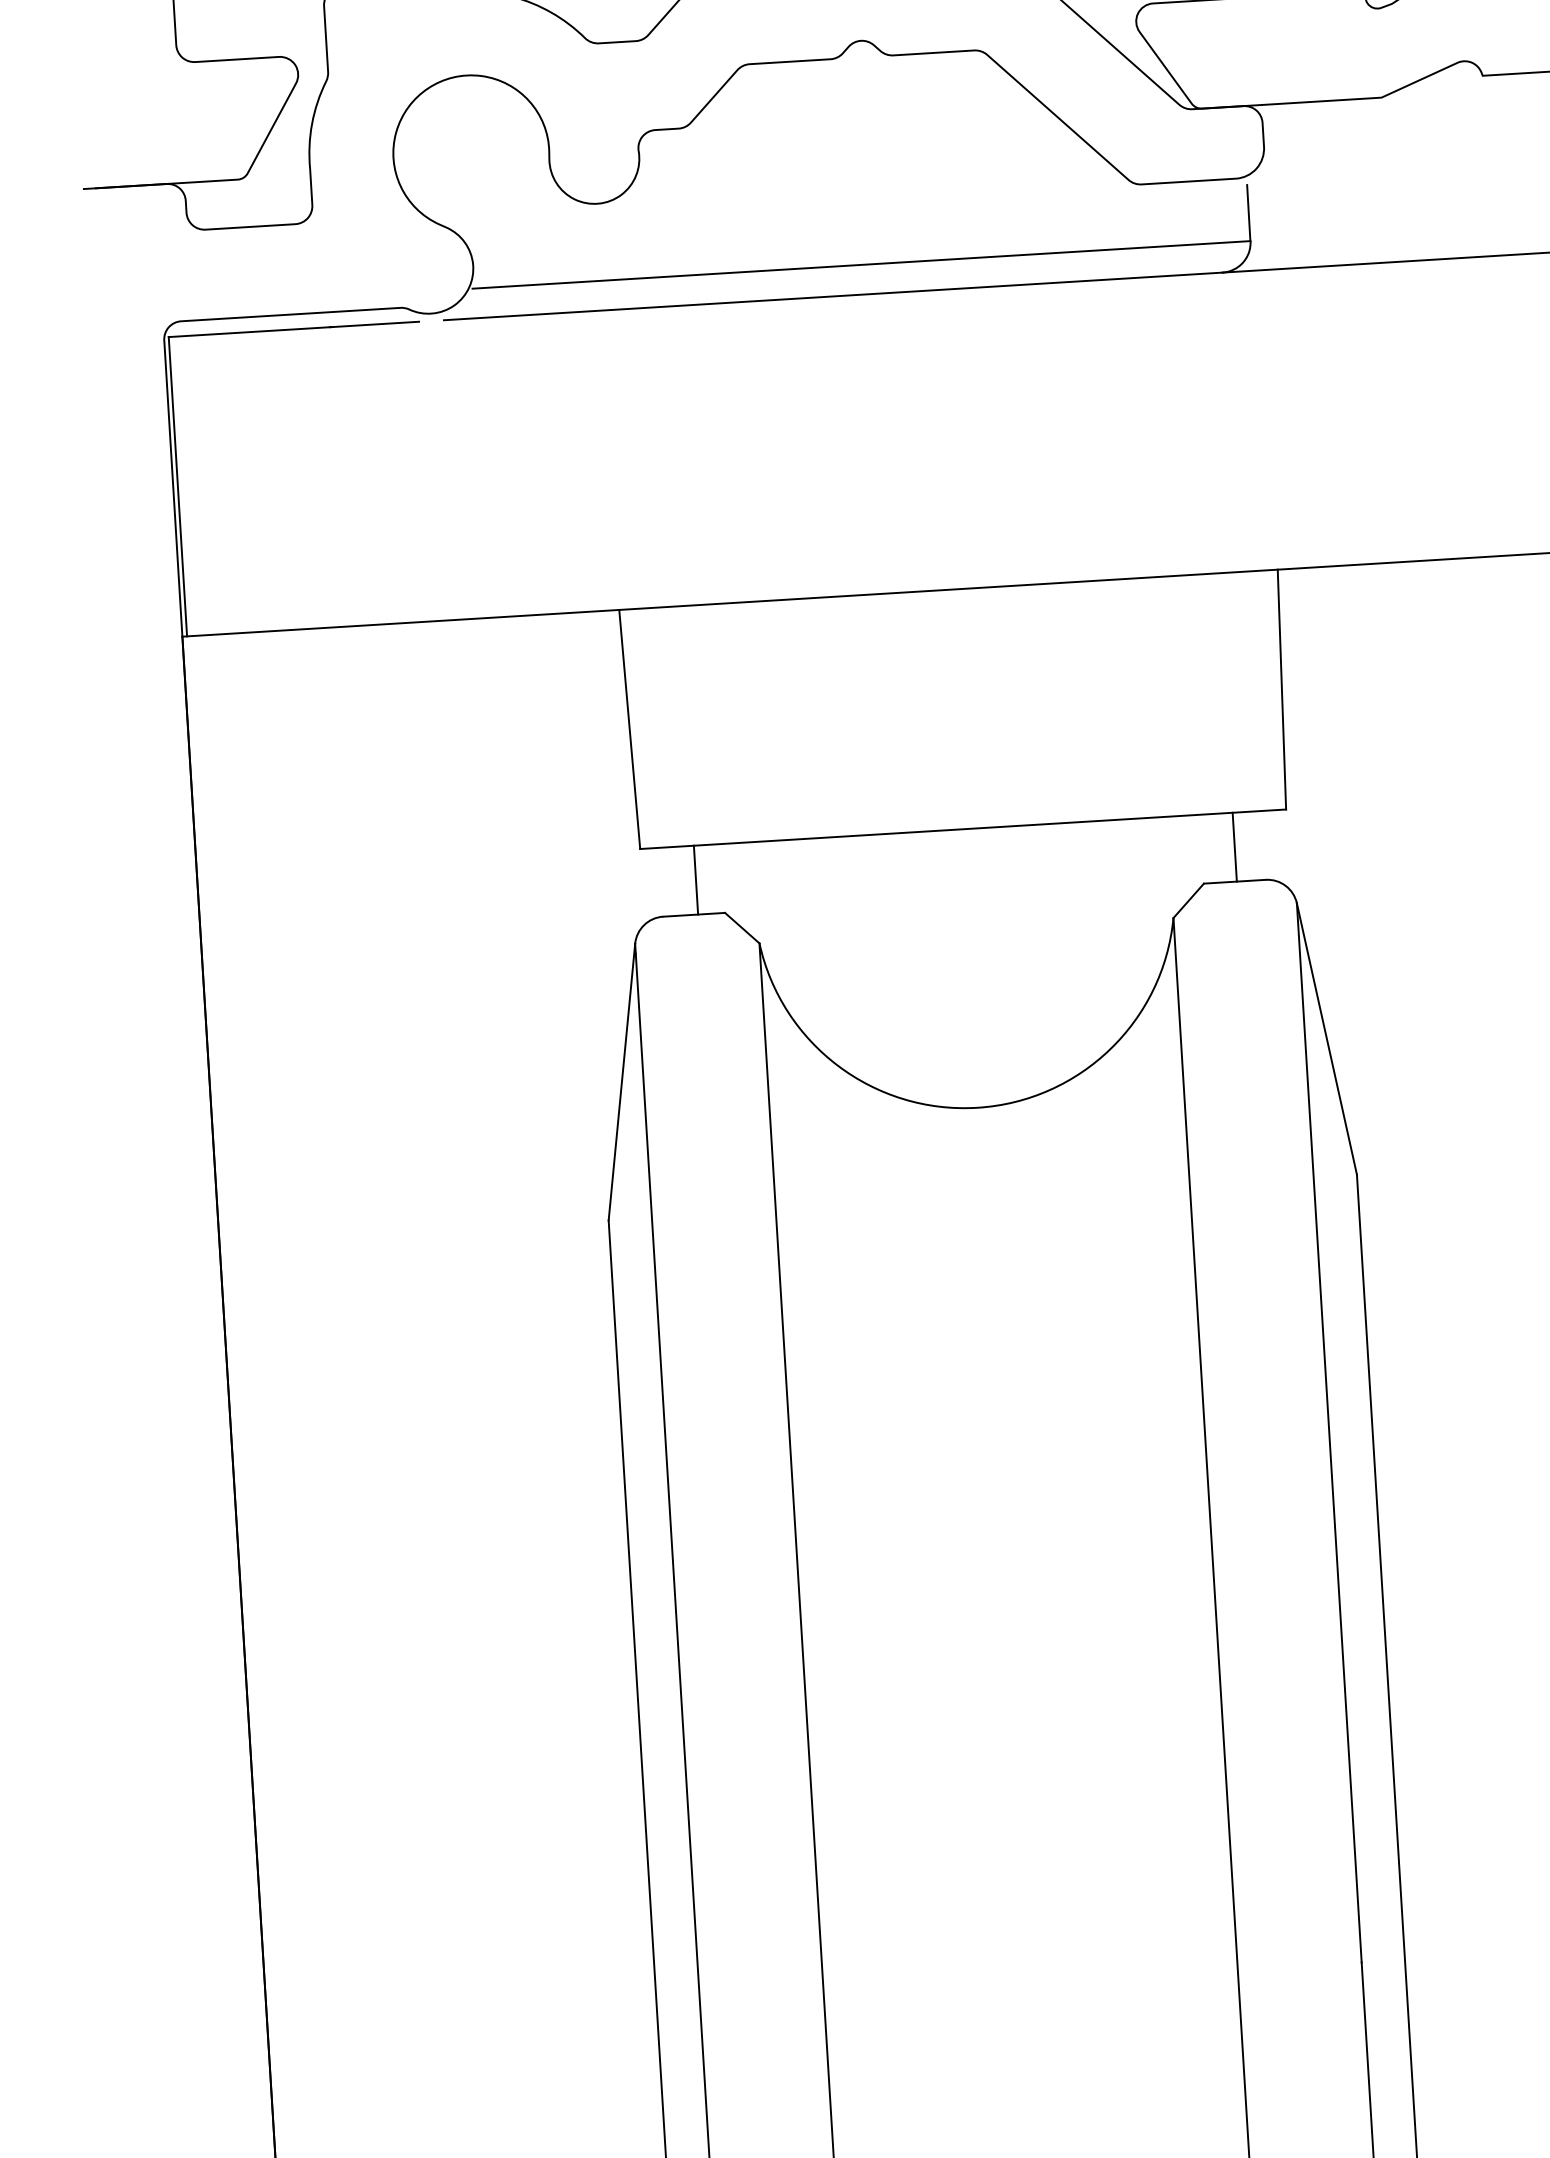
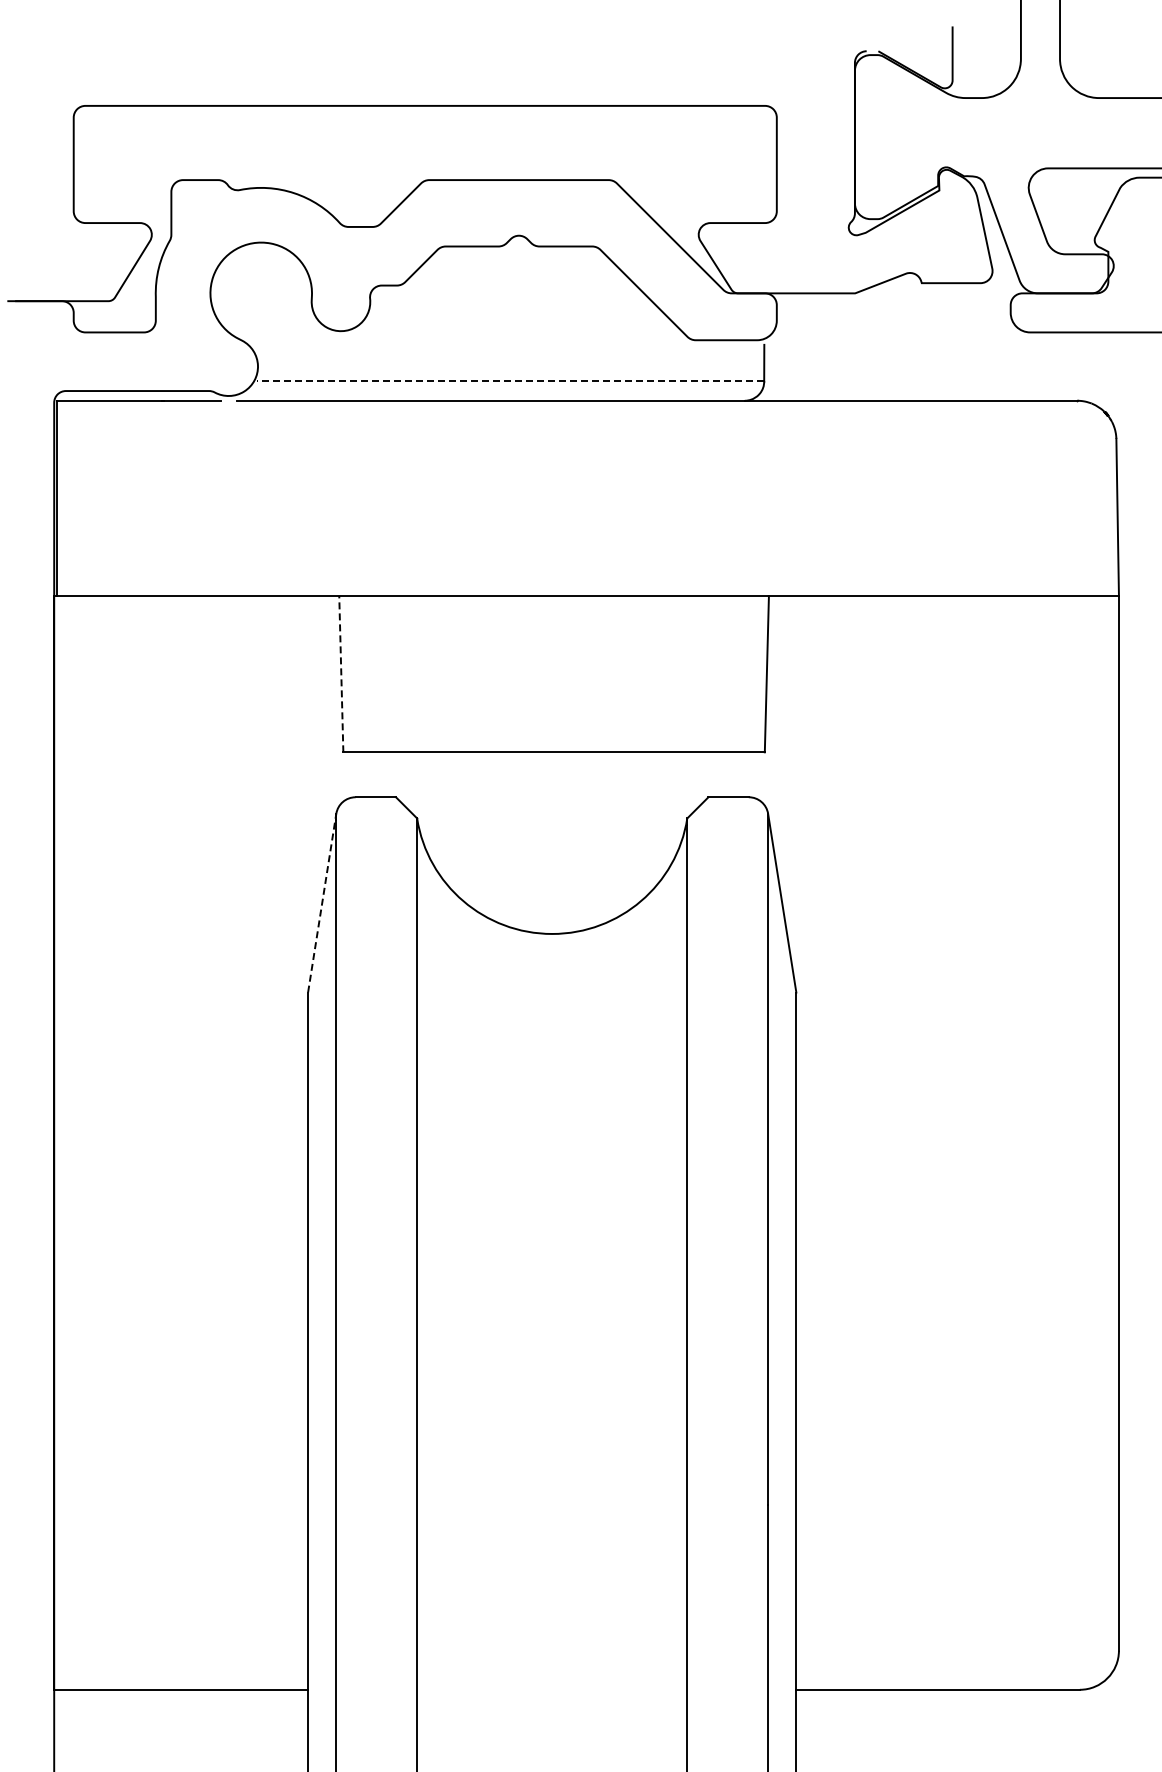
line: (861, 265) -> (510, 381), solid -> dashed
line: (629, 728) -> (341, 673), solid -> dashed
line: (1234, 846) -> (729, 774), removed
line: (696, 879) -> (378, 774), removed
line: (622, 1082) -> (322, 903), solid -> dashed

